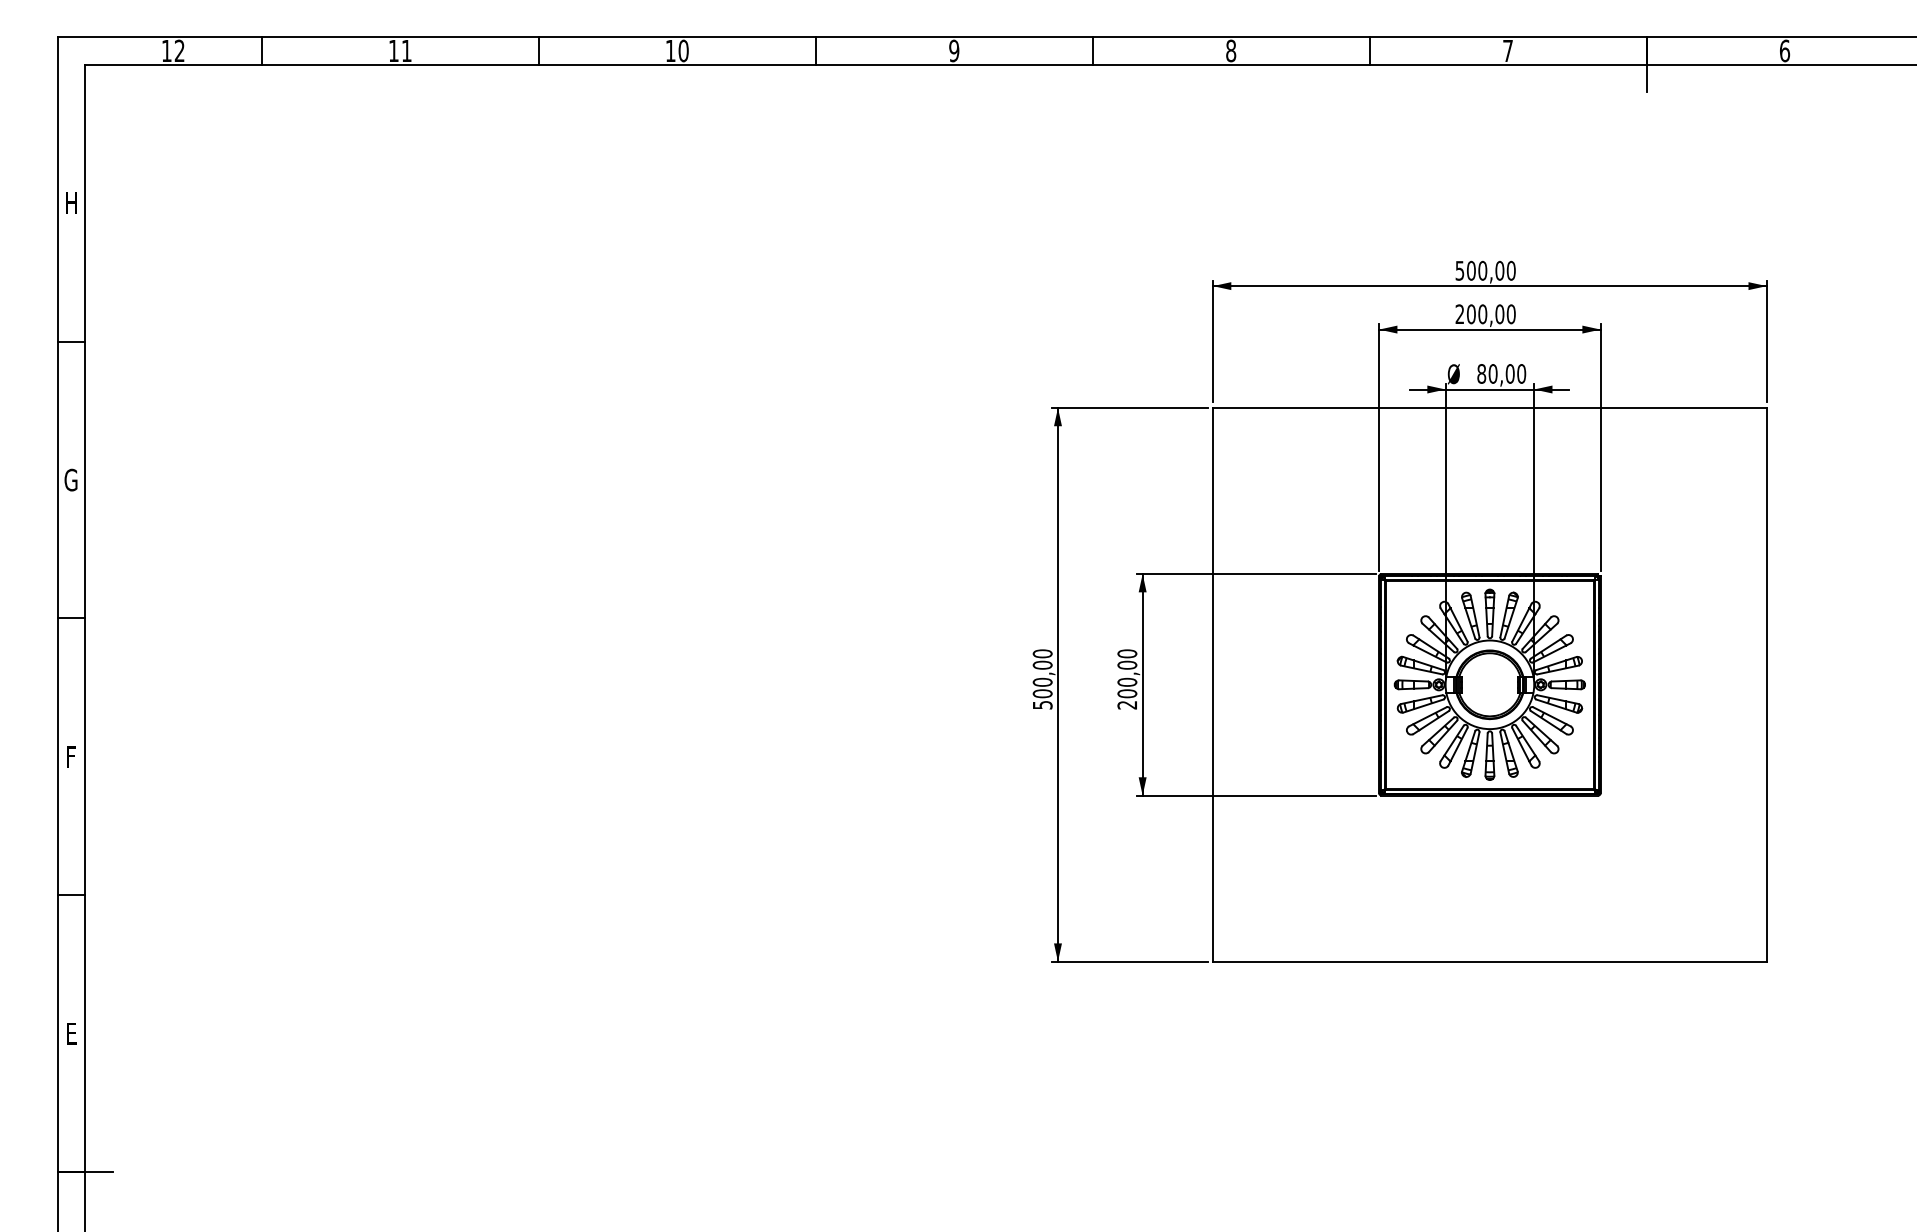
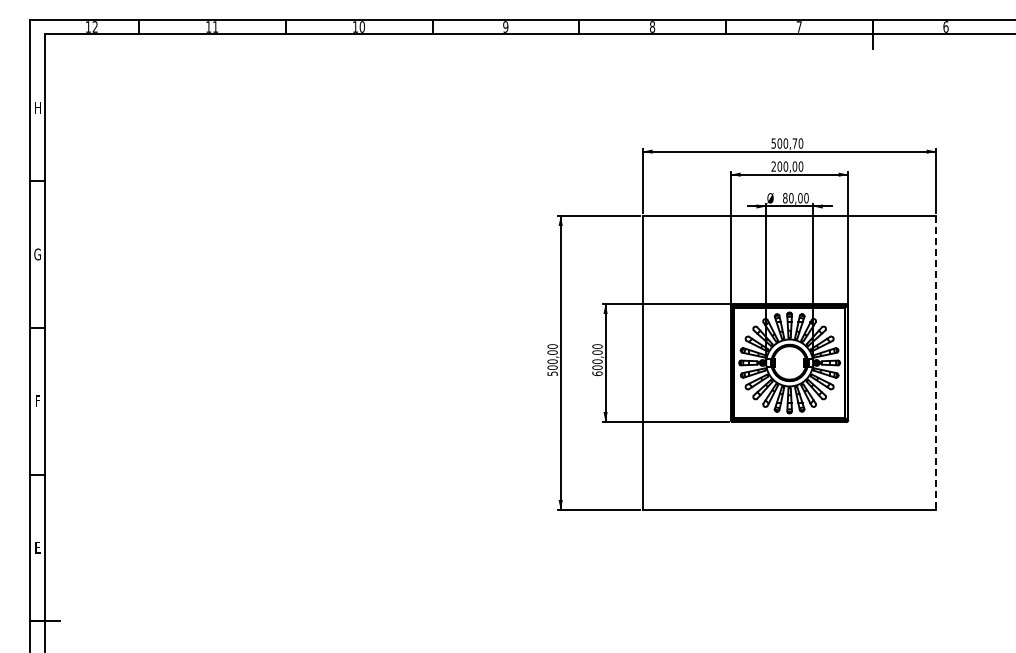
text: (1499, 270) -> (794, 143), 500,00 -> 500,70
line: (1766, 683) -> (936, 362), solid -> dashed
text: (1127, 704) -> (597, 373), 200,00 -> 600,00

